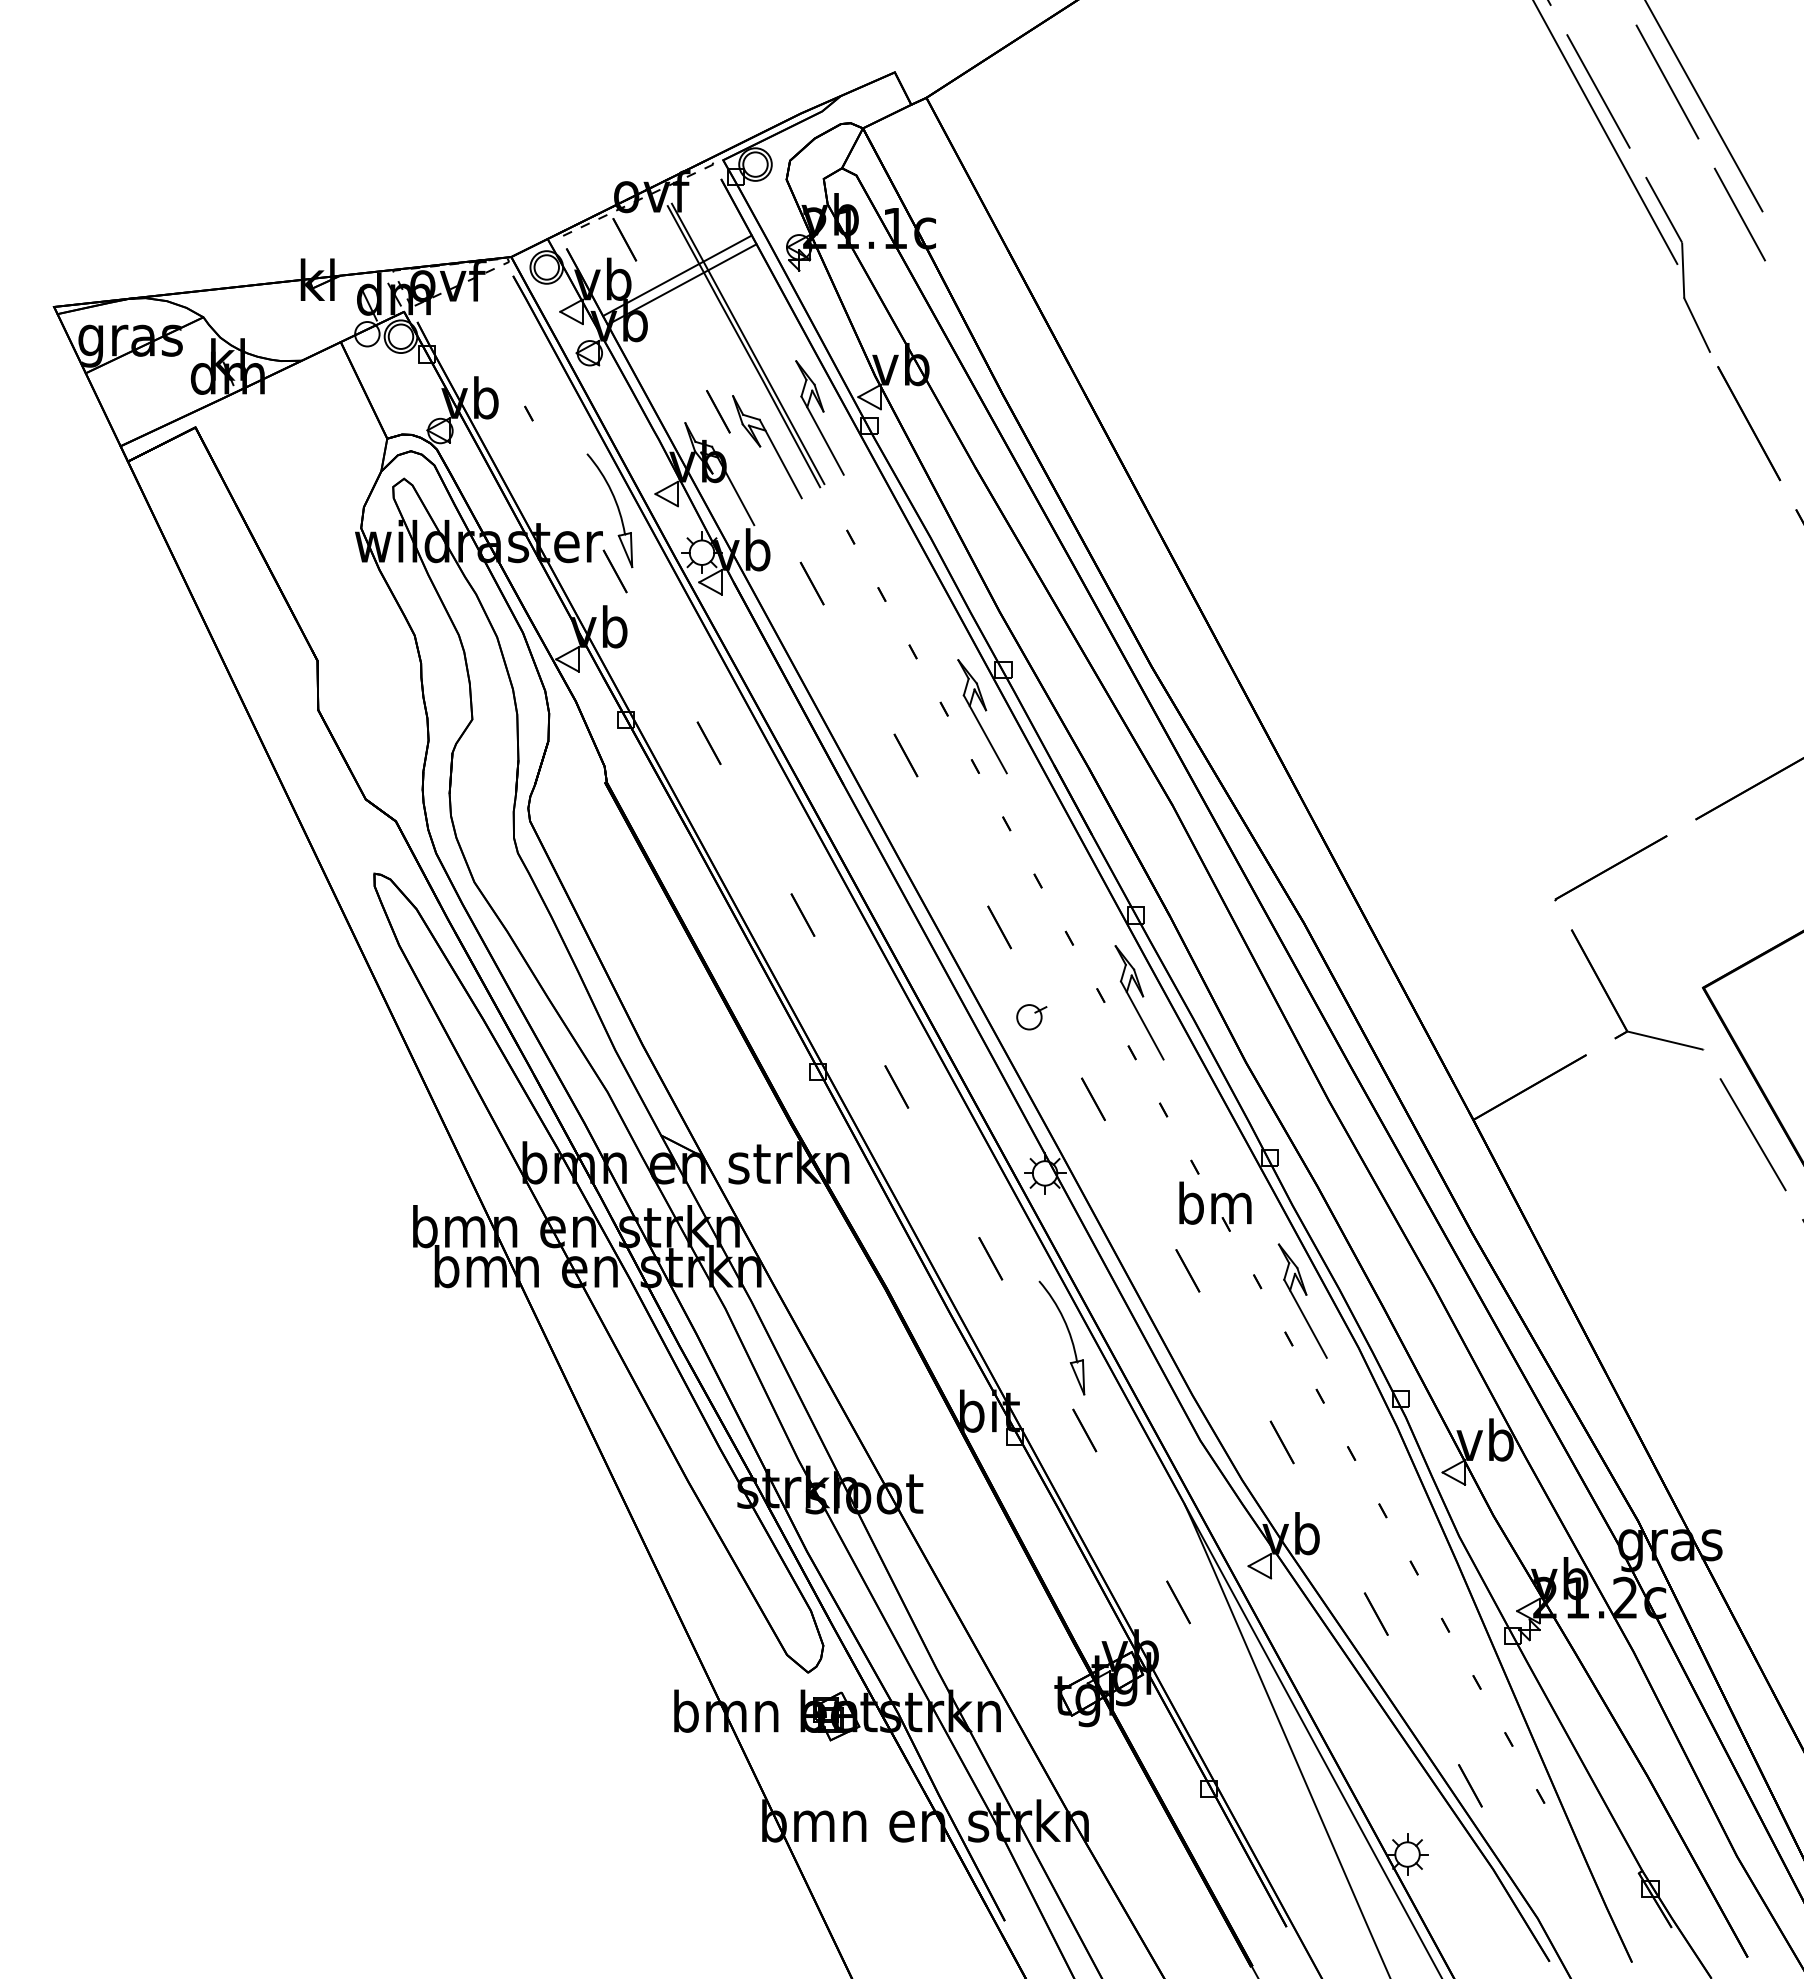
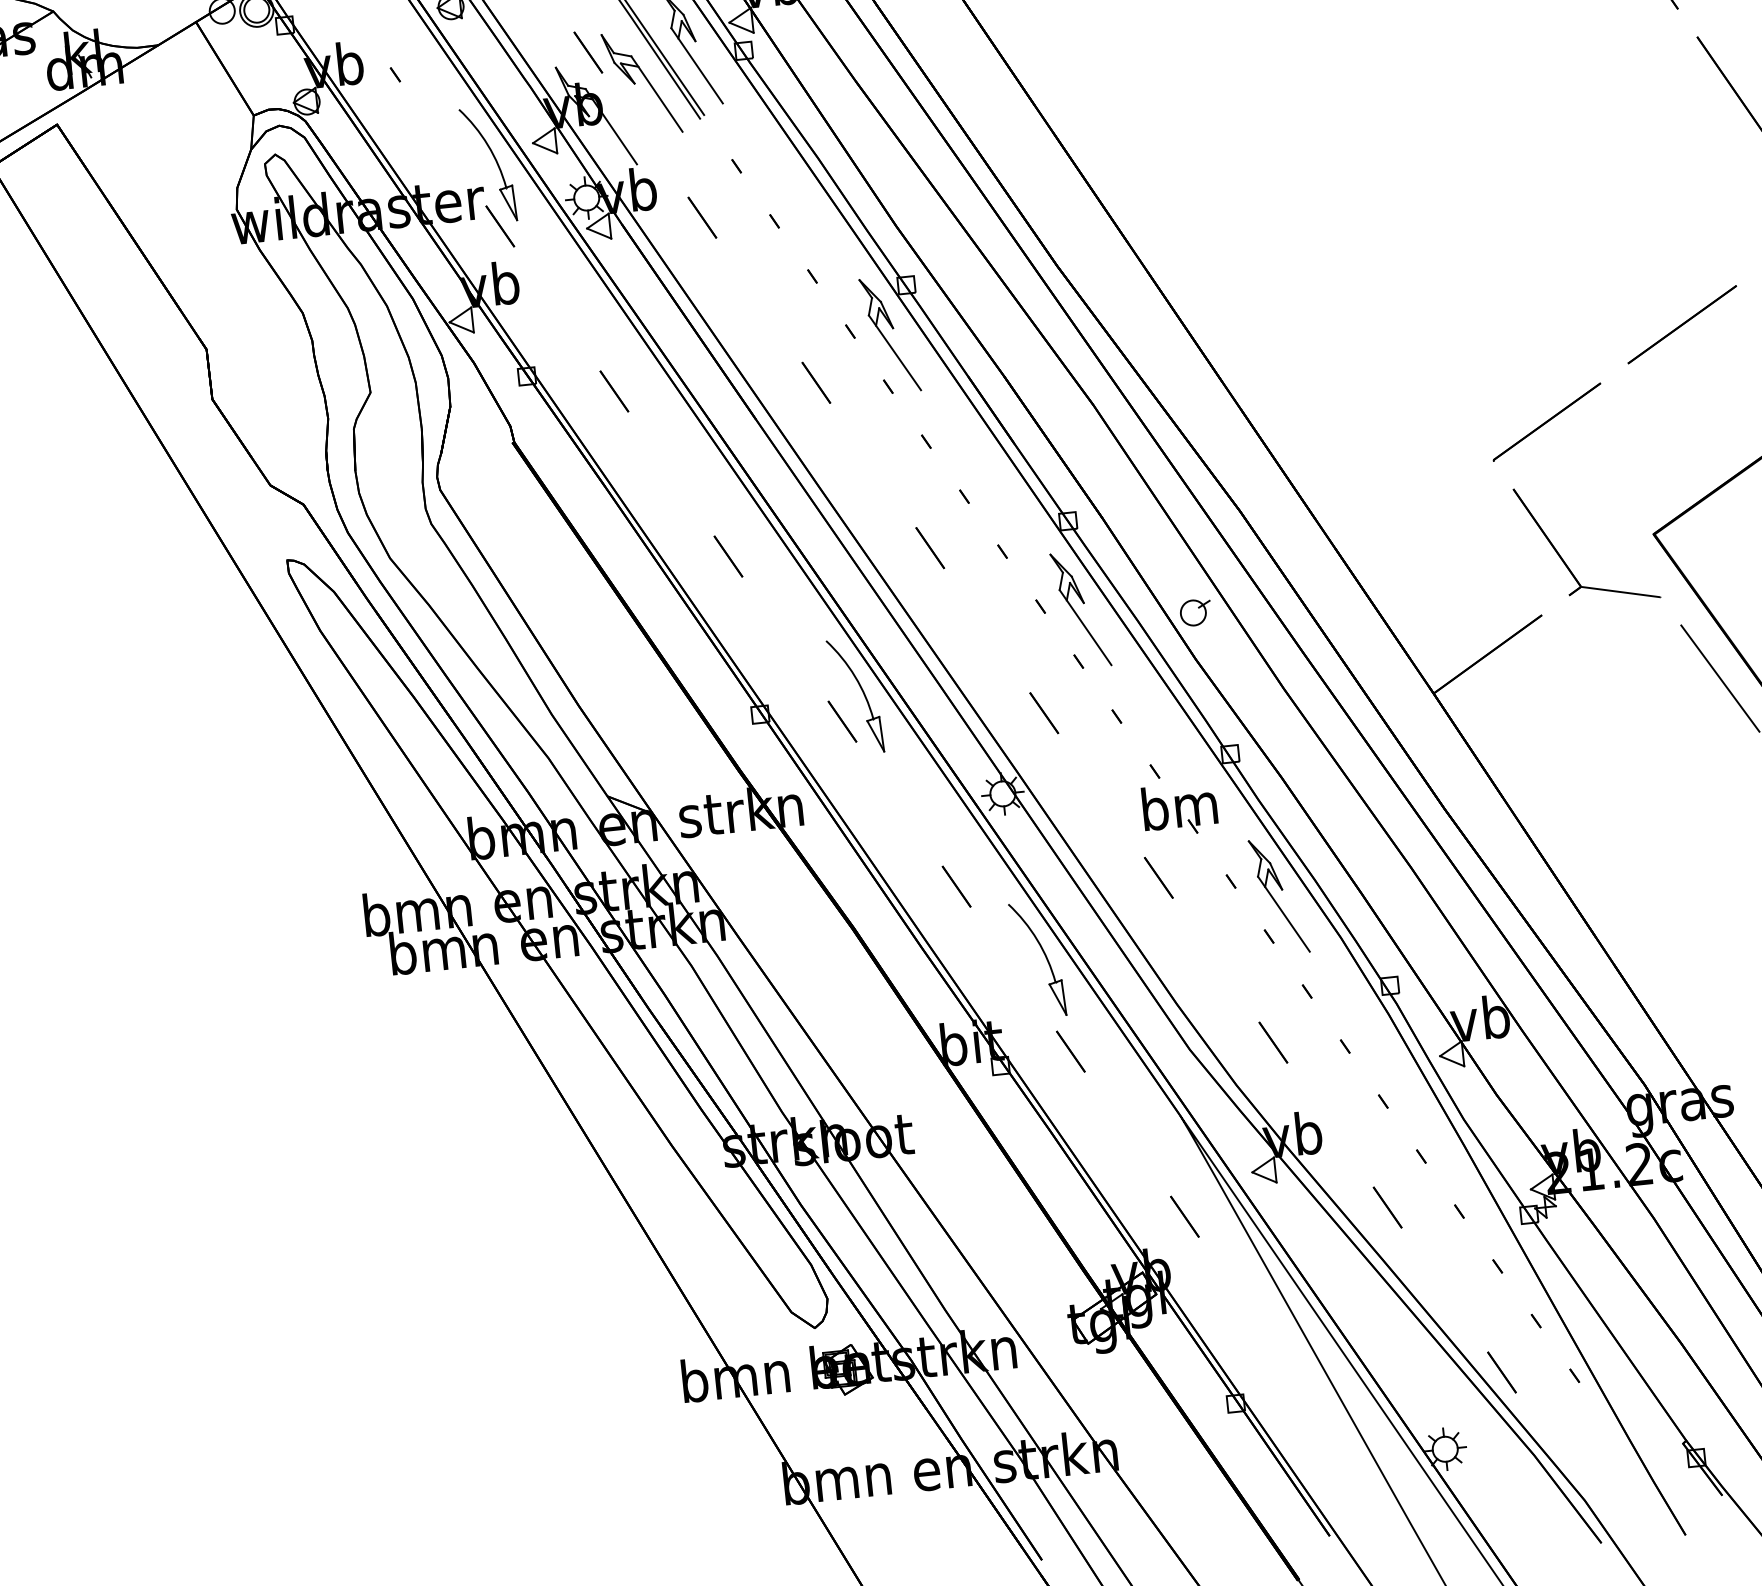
part: (1031, 1017) -> (1195, 612), moved
part: (918, 1059) -> (861, 691), added

